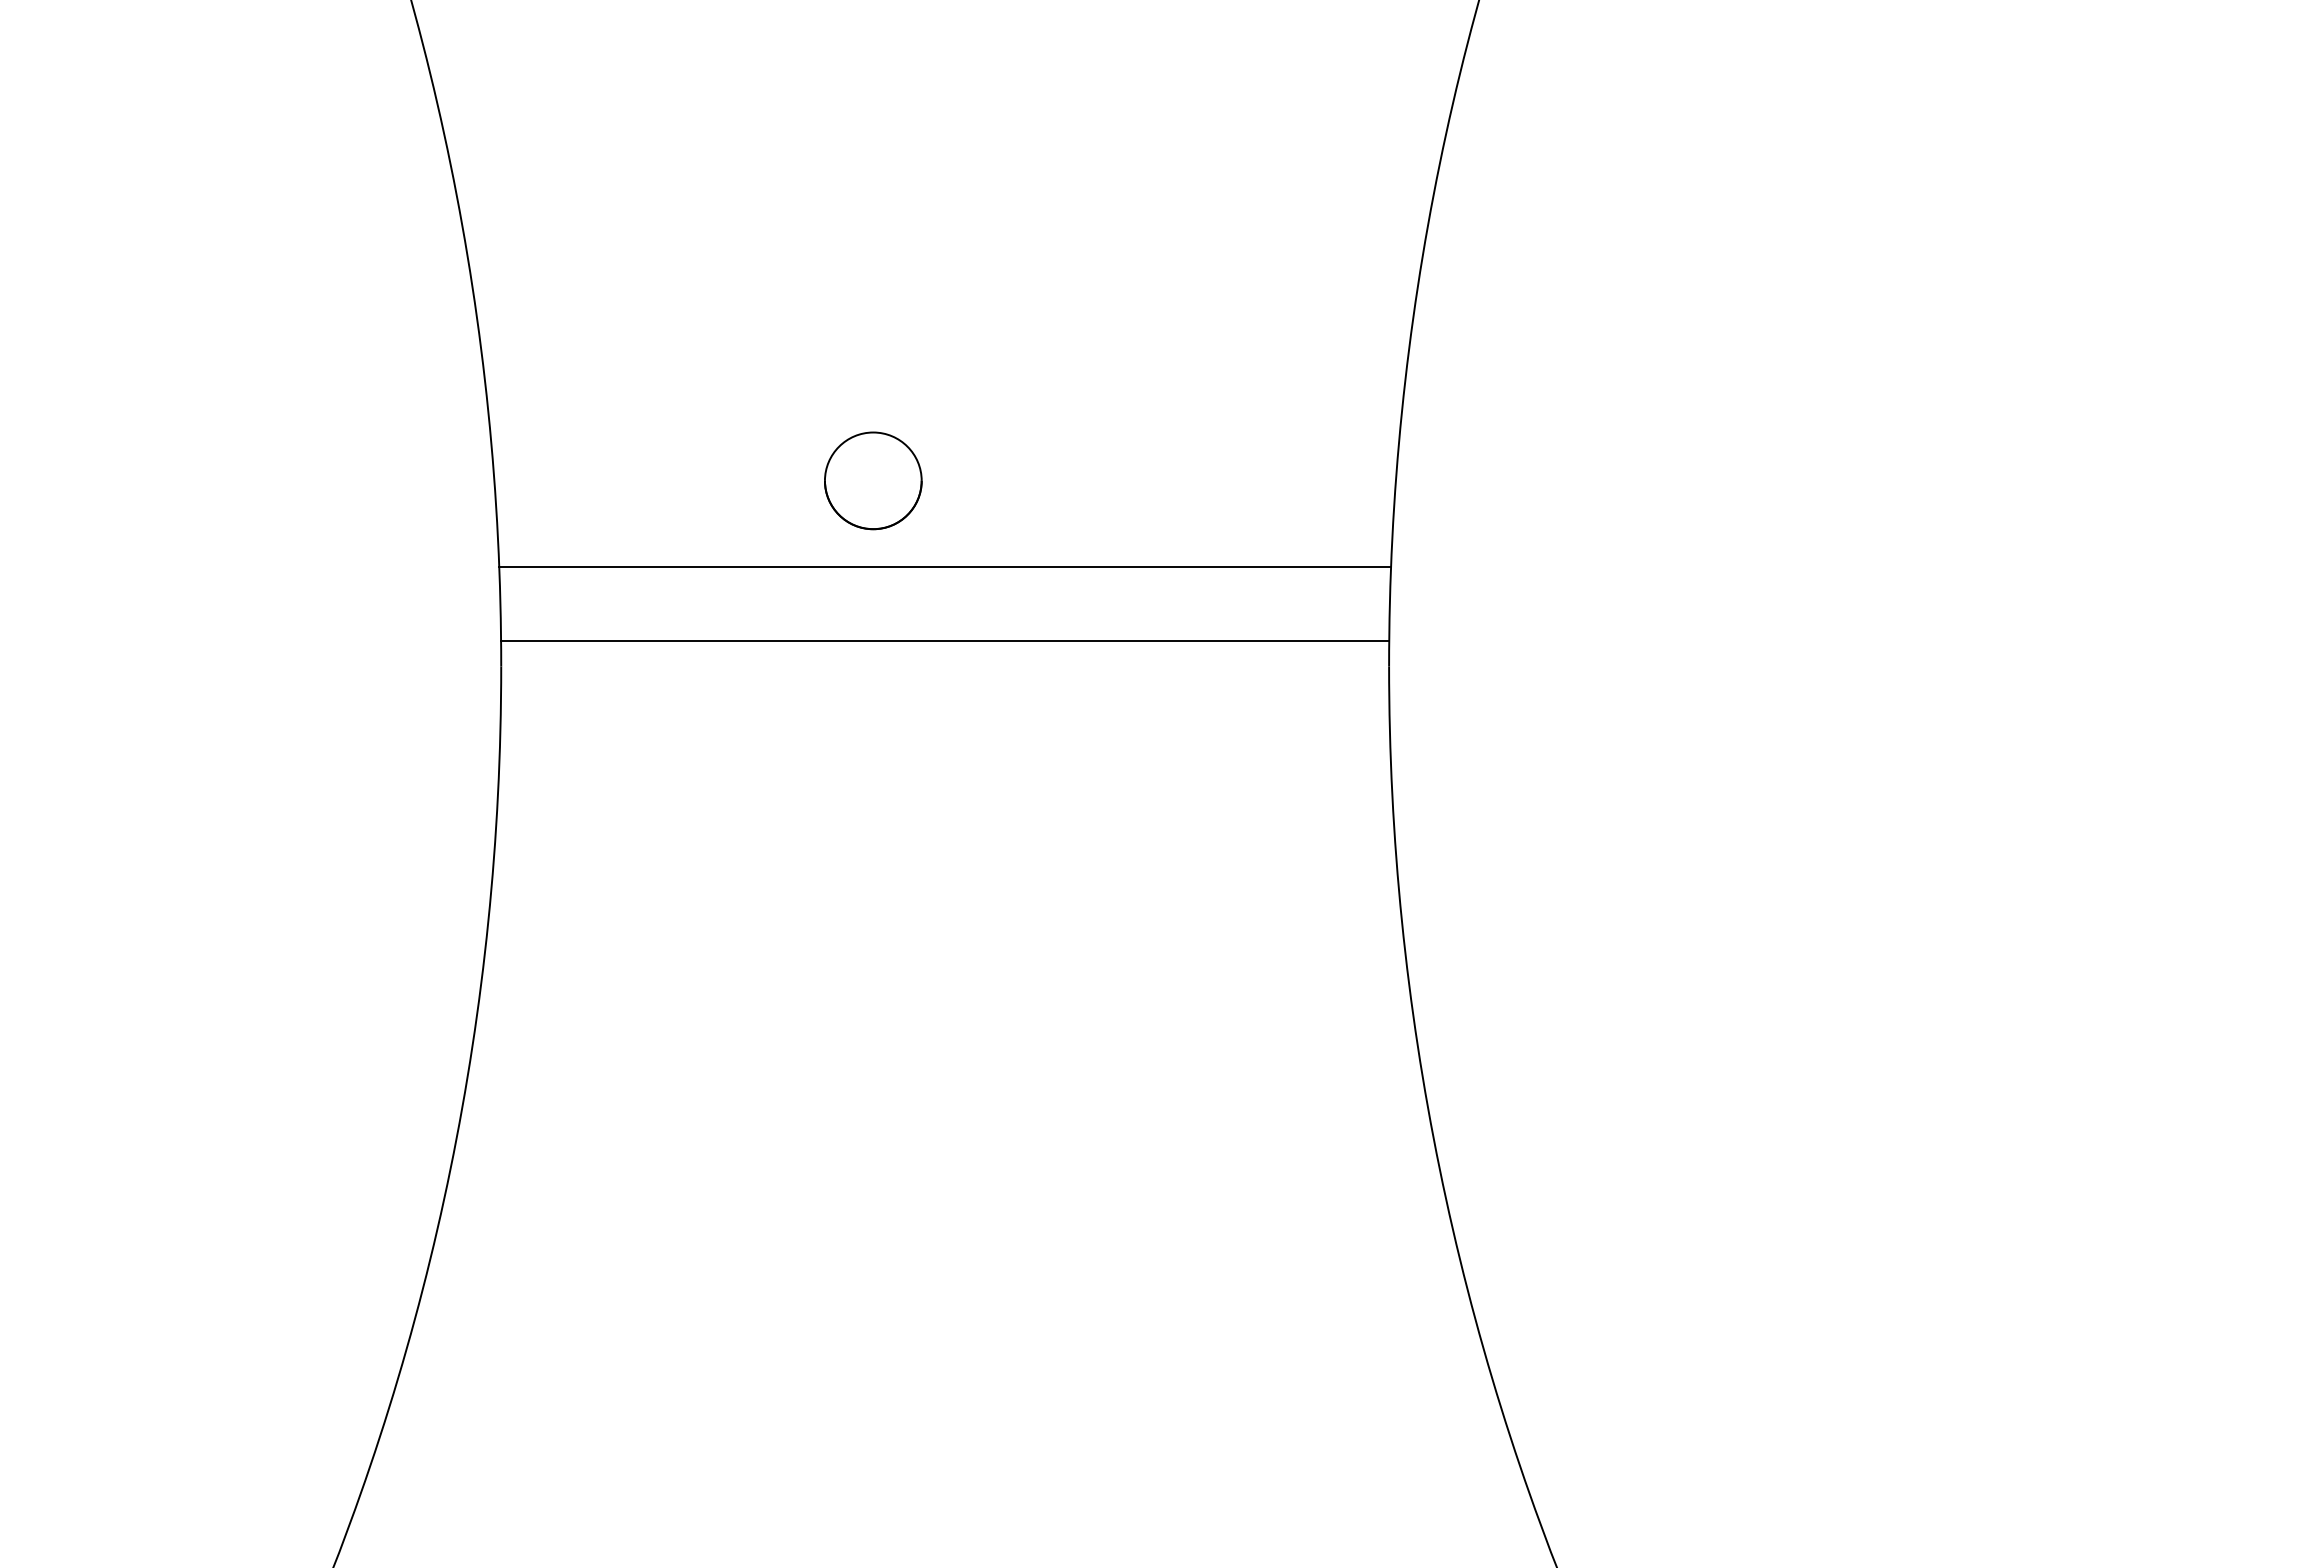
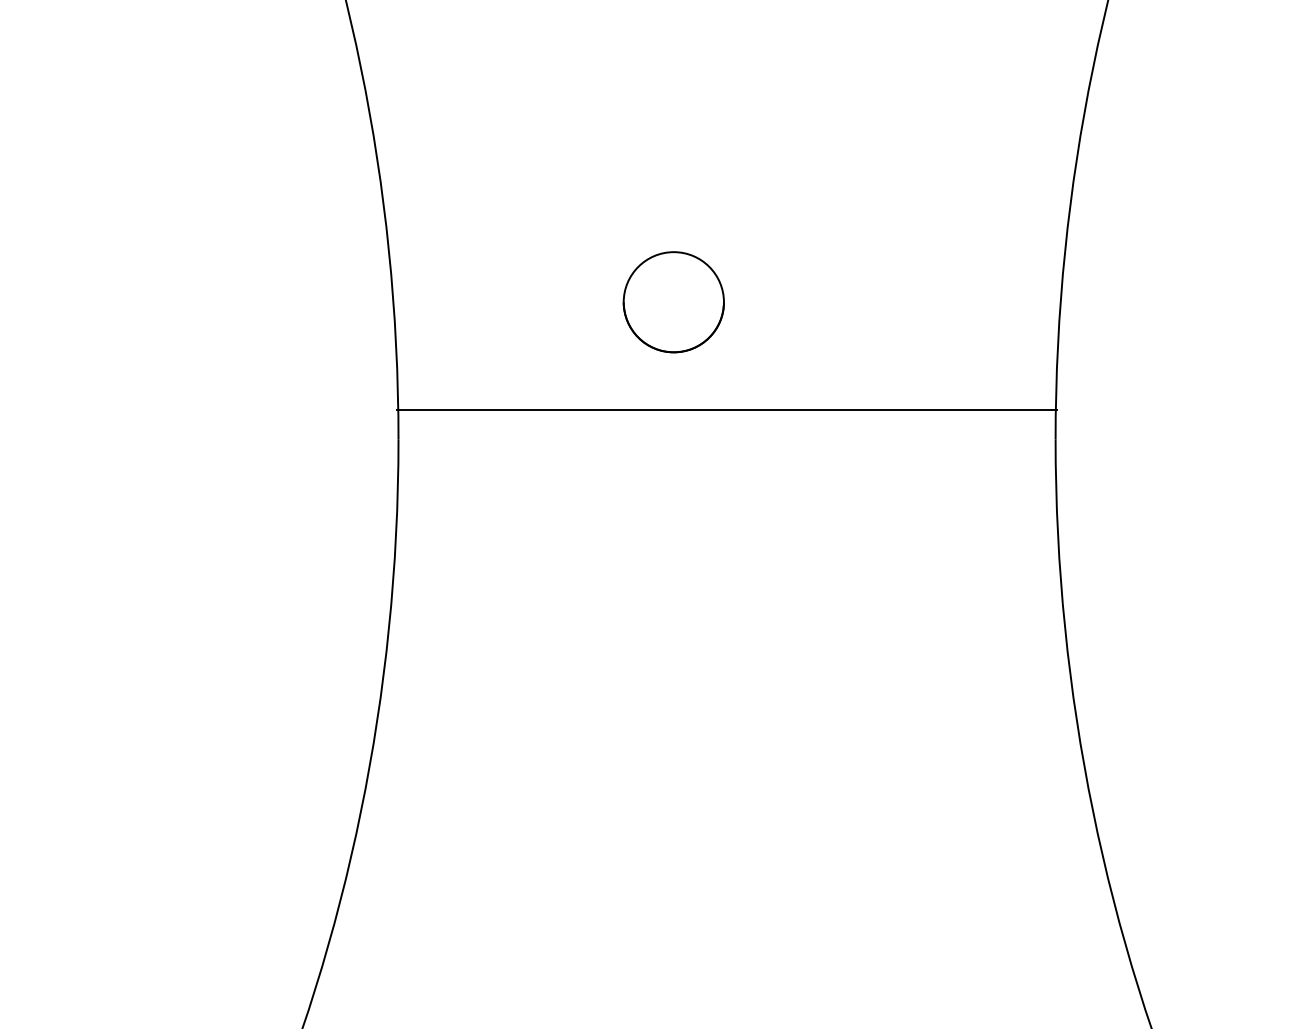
part: (873, 480) -> (674, 302), size x1.4
line: (945, 567) -> (727, 410), moved
line: (945, 641) -> (727, 421), removed

